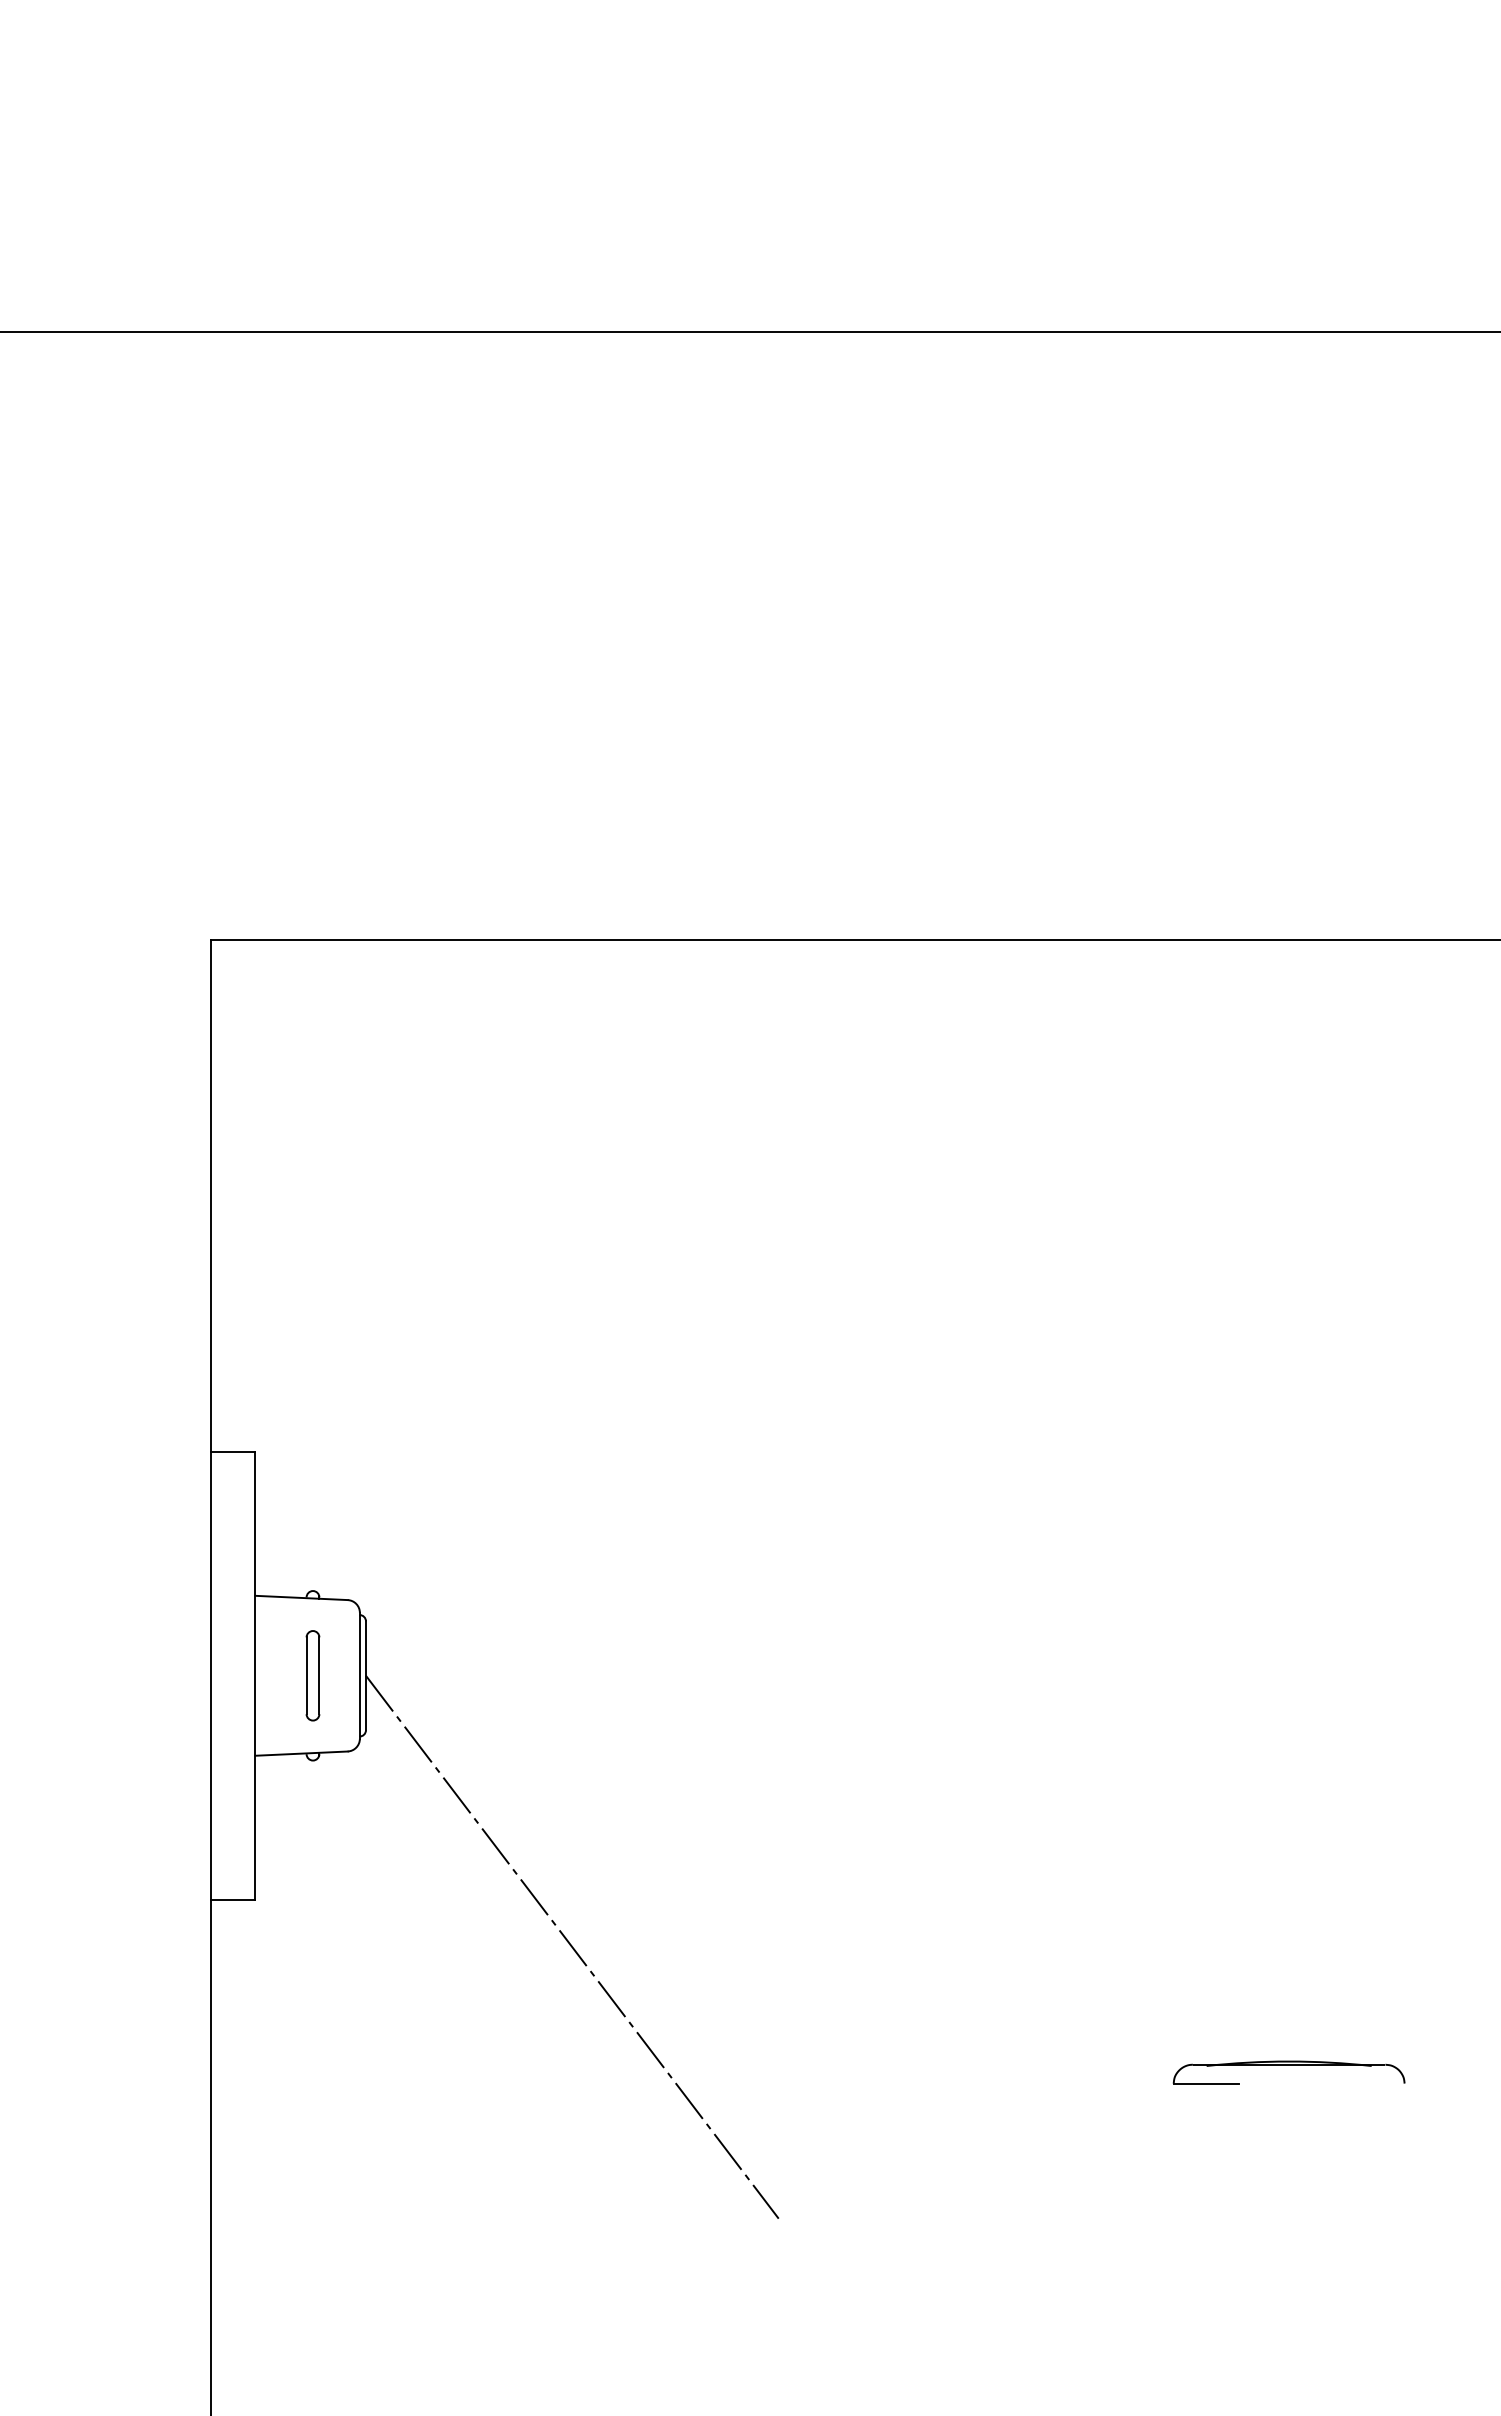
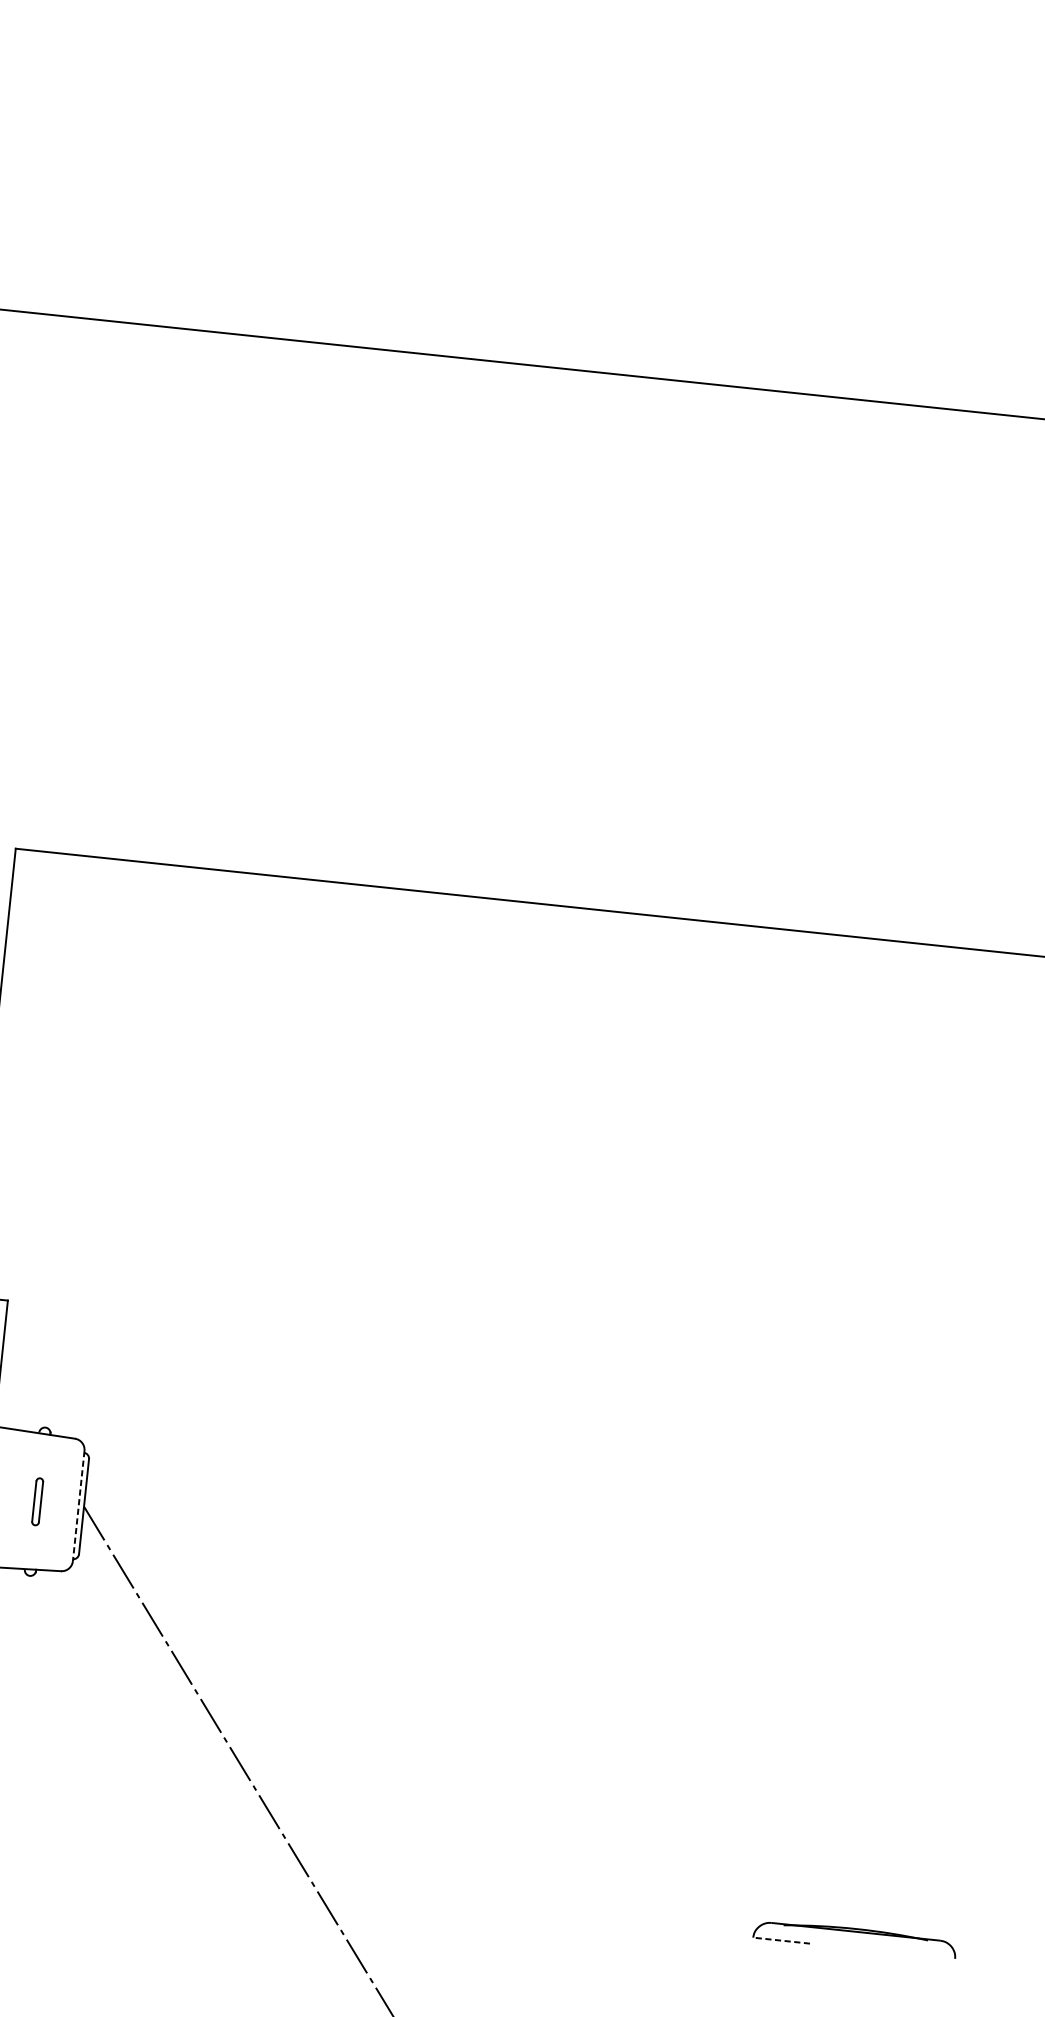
part: (312, 1675) -> (37, 1501), size x0.6
line: (359, 1675) -> (78, 1505), solid -> dashed
line: (1205, 2083) -> (781, 1940), solid -> dashed

